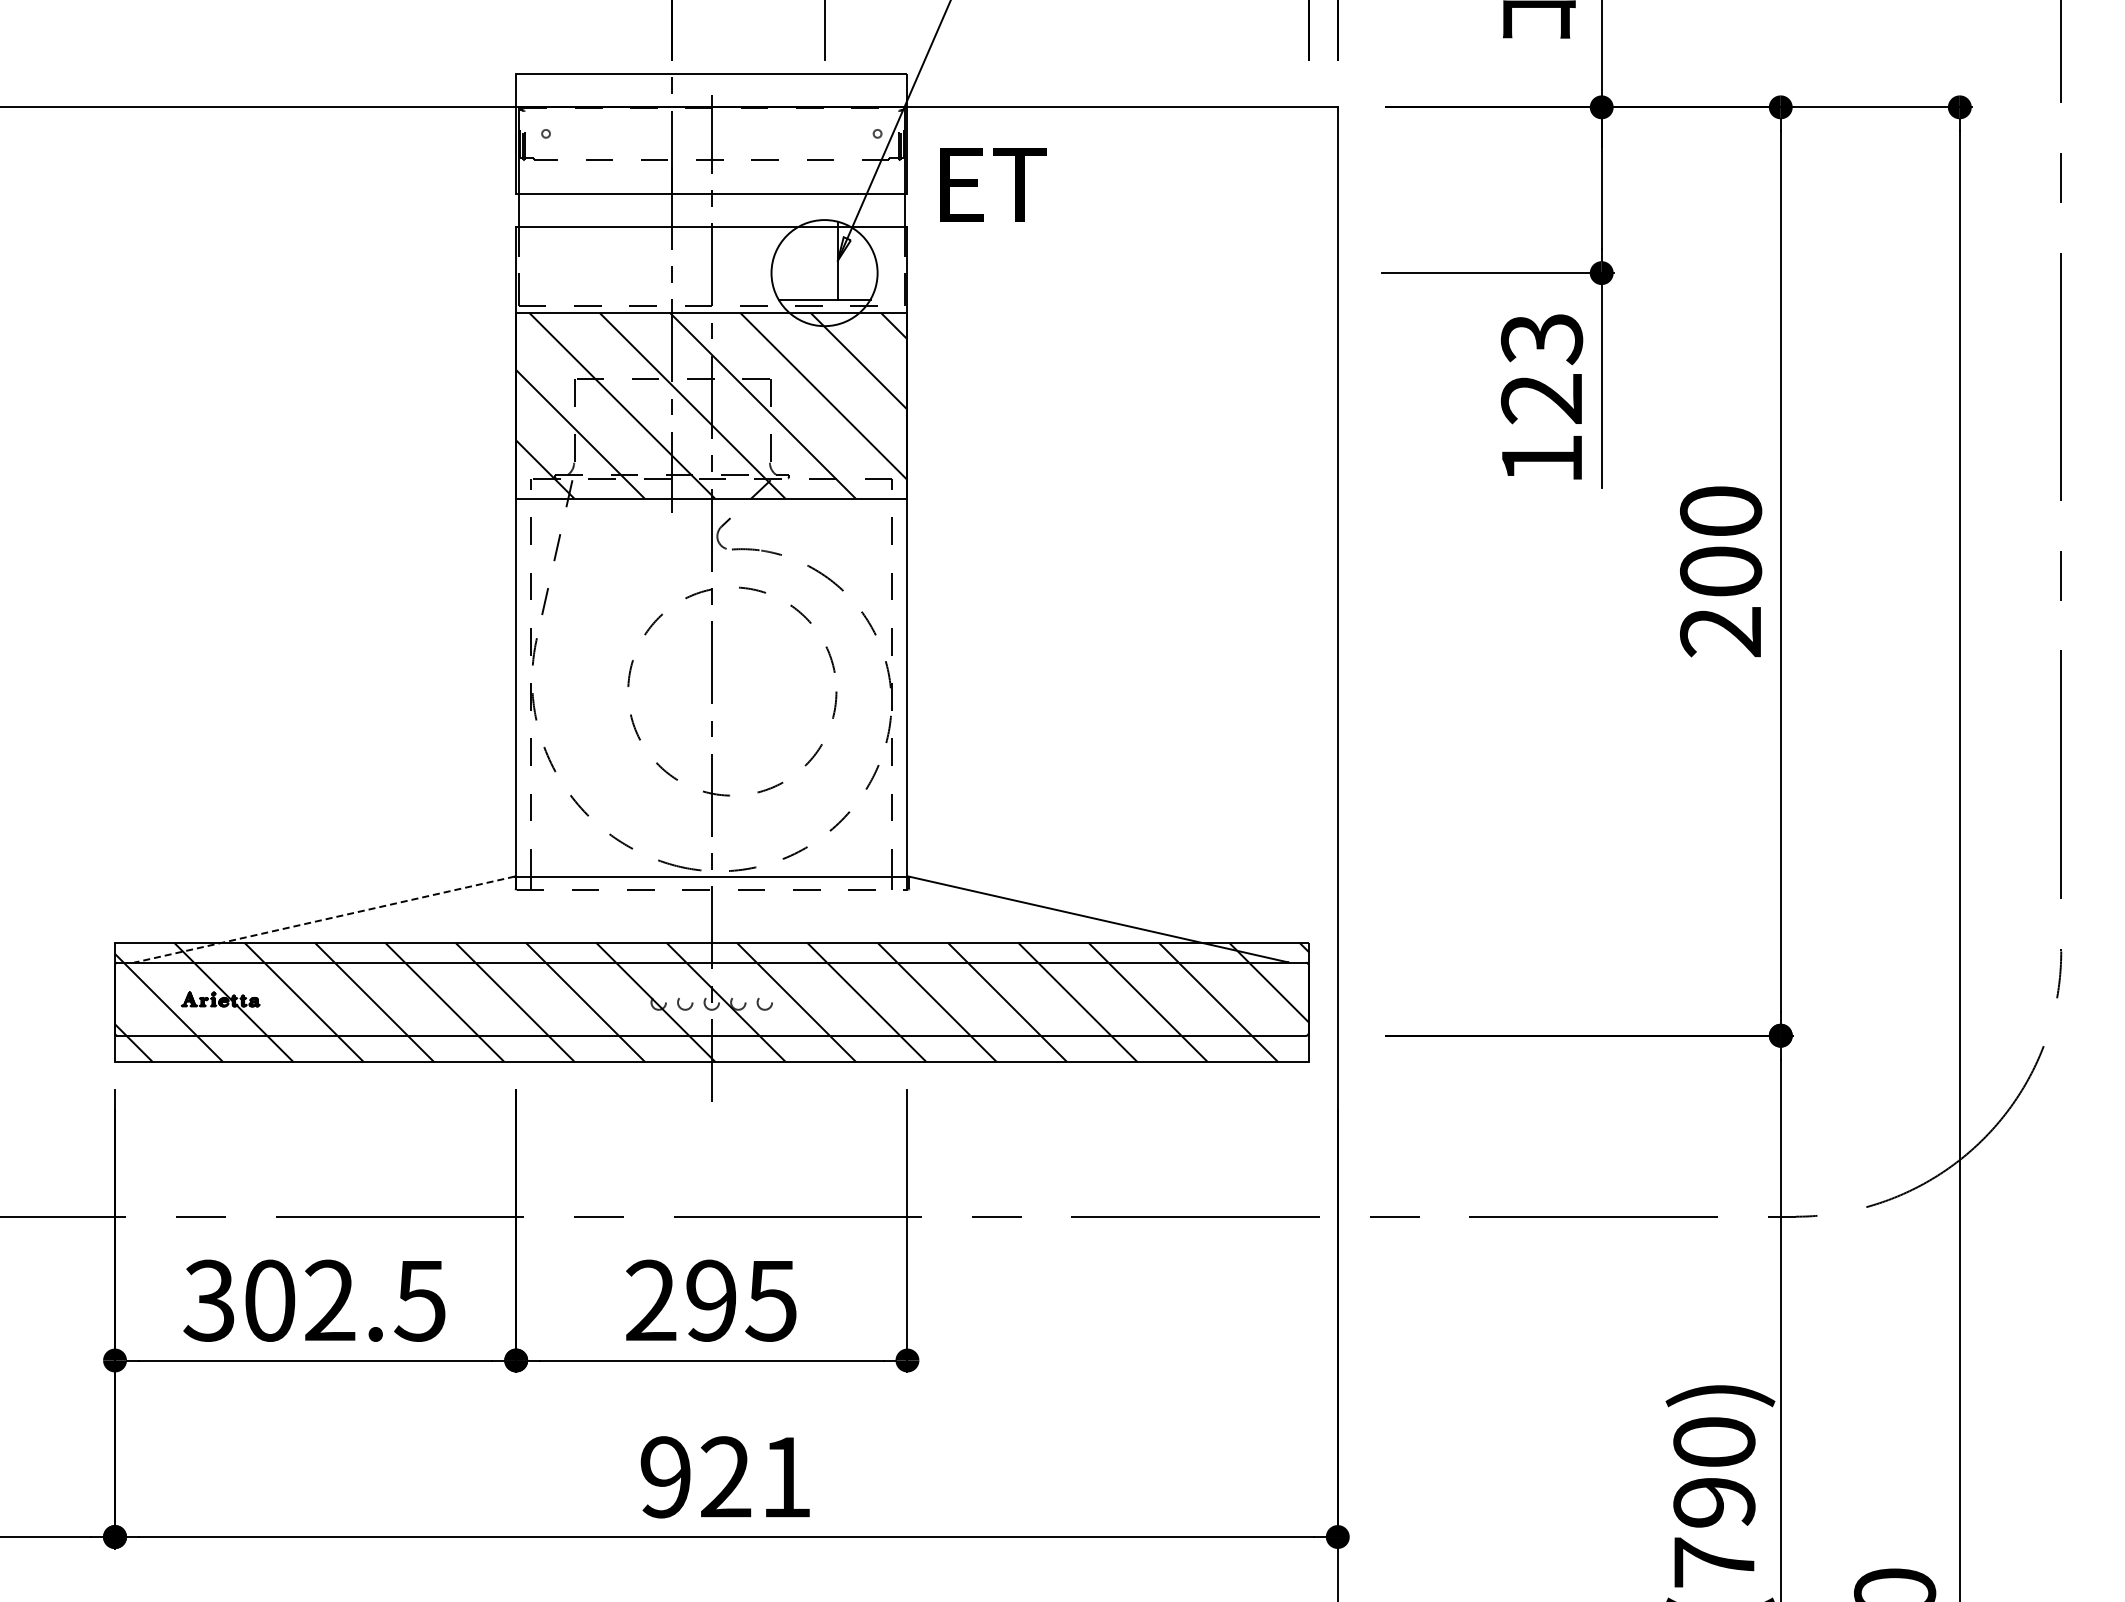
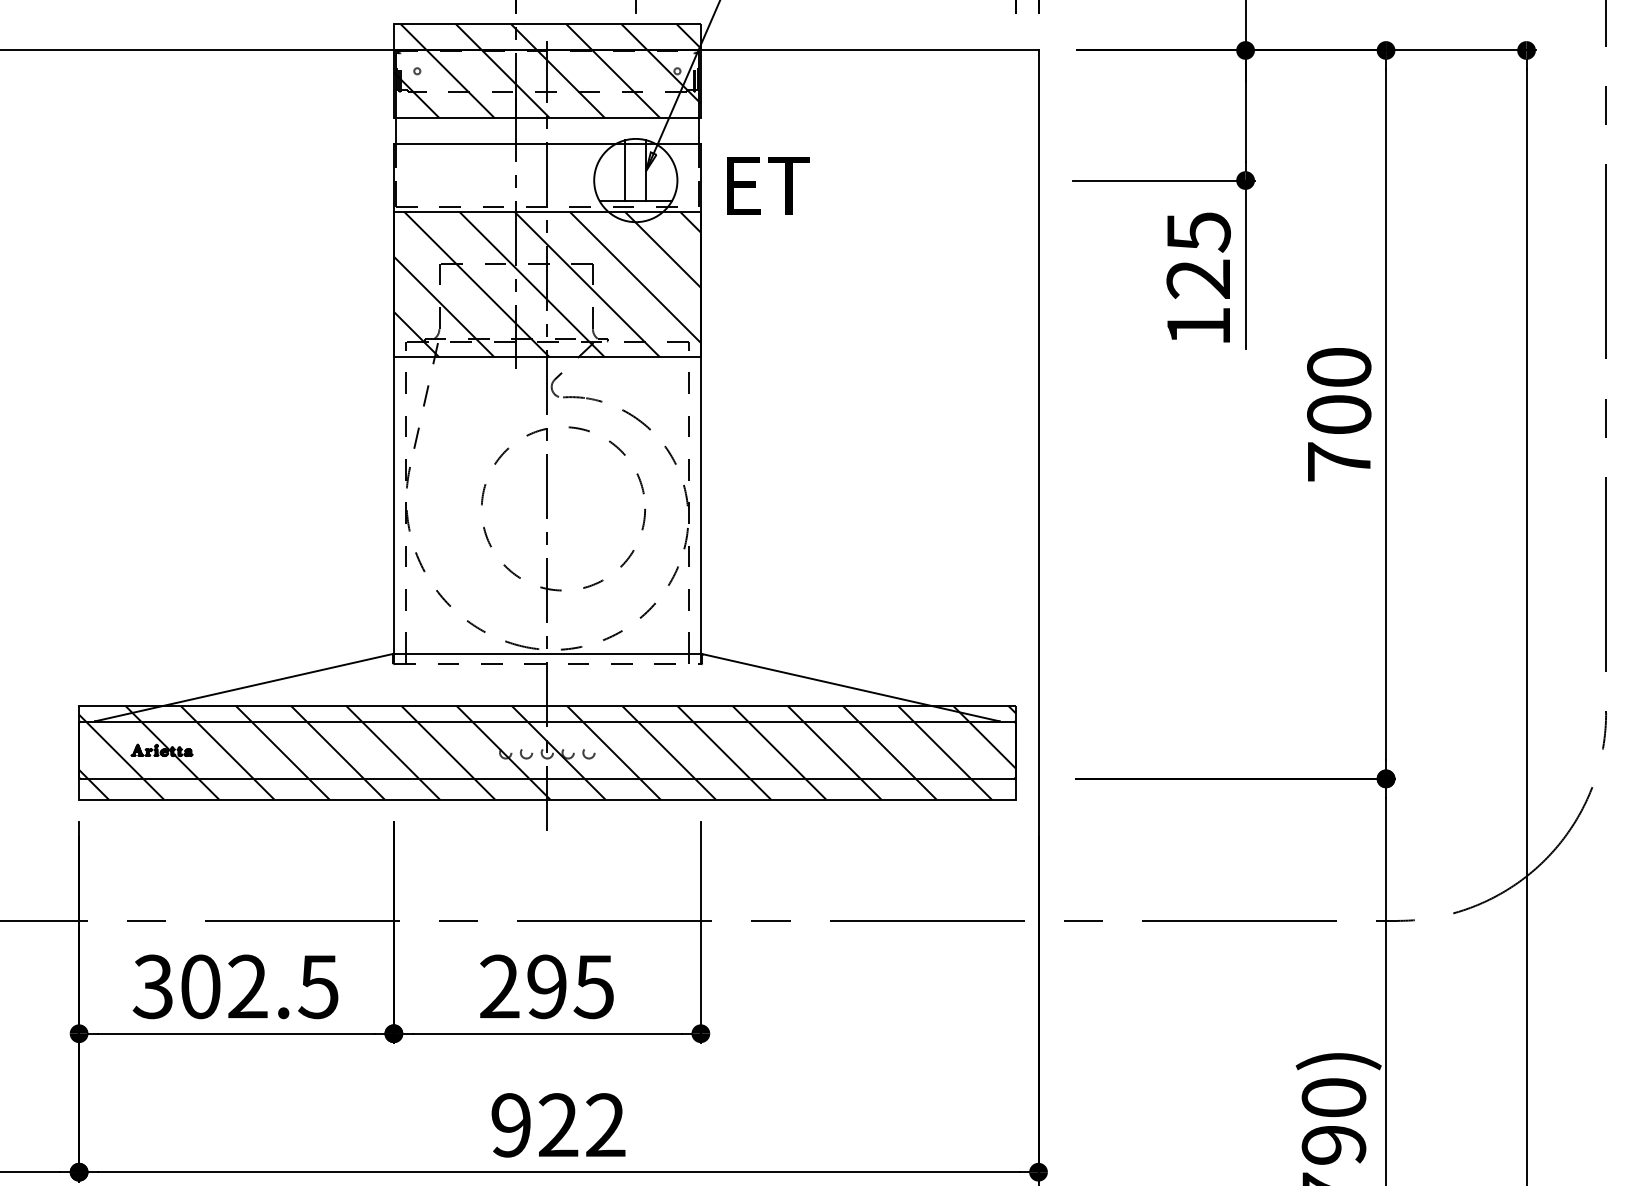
hatch: (711, 133) -> (547, 71), added
text: (993, 184) -> (768, 185), moved
line: (811, 260) -> (625, 170), added
text: (1541, 339) -> (1198, 232), 123 -> 125
text: (1720, 631) -> (1338, 461), 200 -> 700
line: (324, 919) -> (243, 687), dashed -> solid
text: (786, 1476) -> (605, 1124), 921 -> 922

